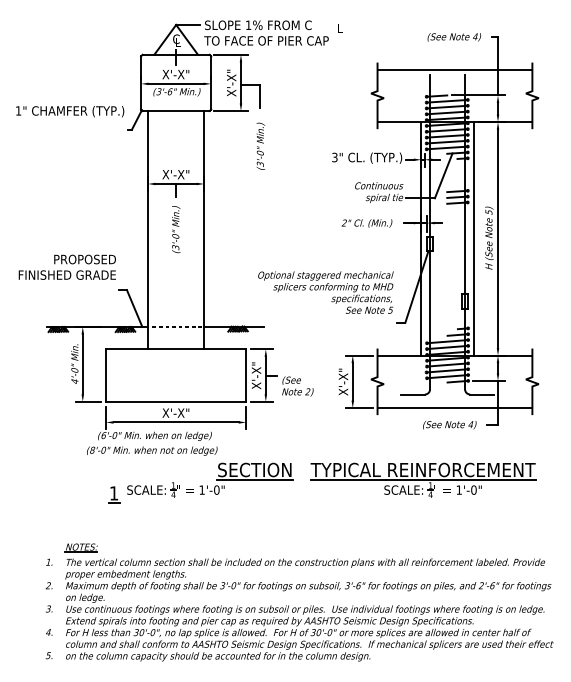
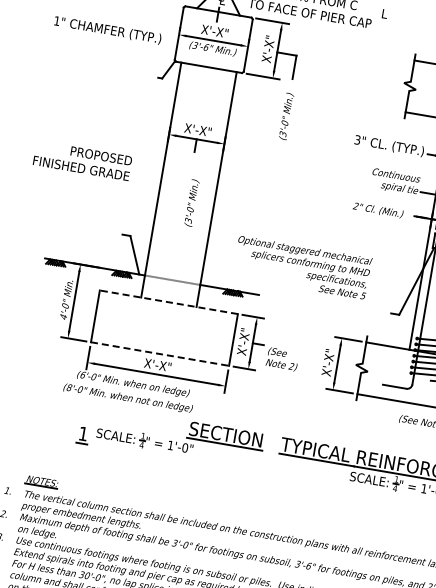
text: (70, 111) -> (108, 30), moved
text: (176, 229) -> (192, 203), moved
text: (66, 266) -> (81, 159), moved
text: (325, 292) -> (301, 267), moved
line: (175, 349) -> (168, 302), solid -> dashed
line: (176, 401) -> (160, 353), solid -> dashed

